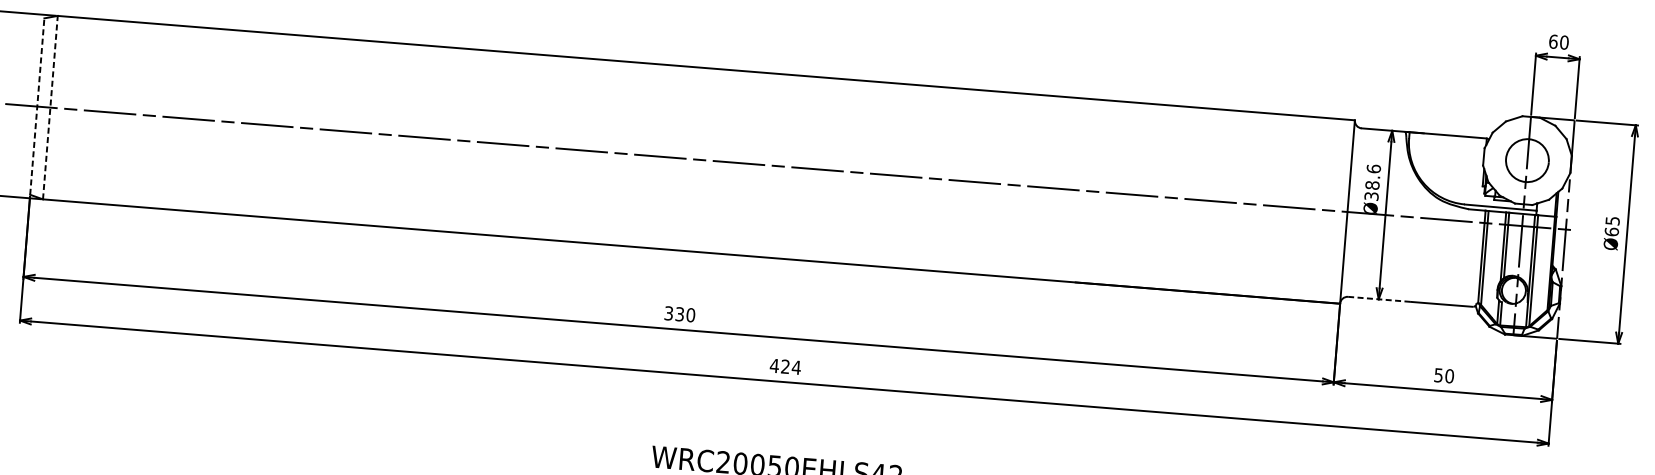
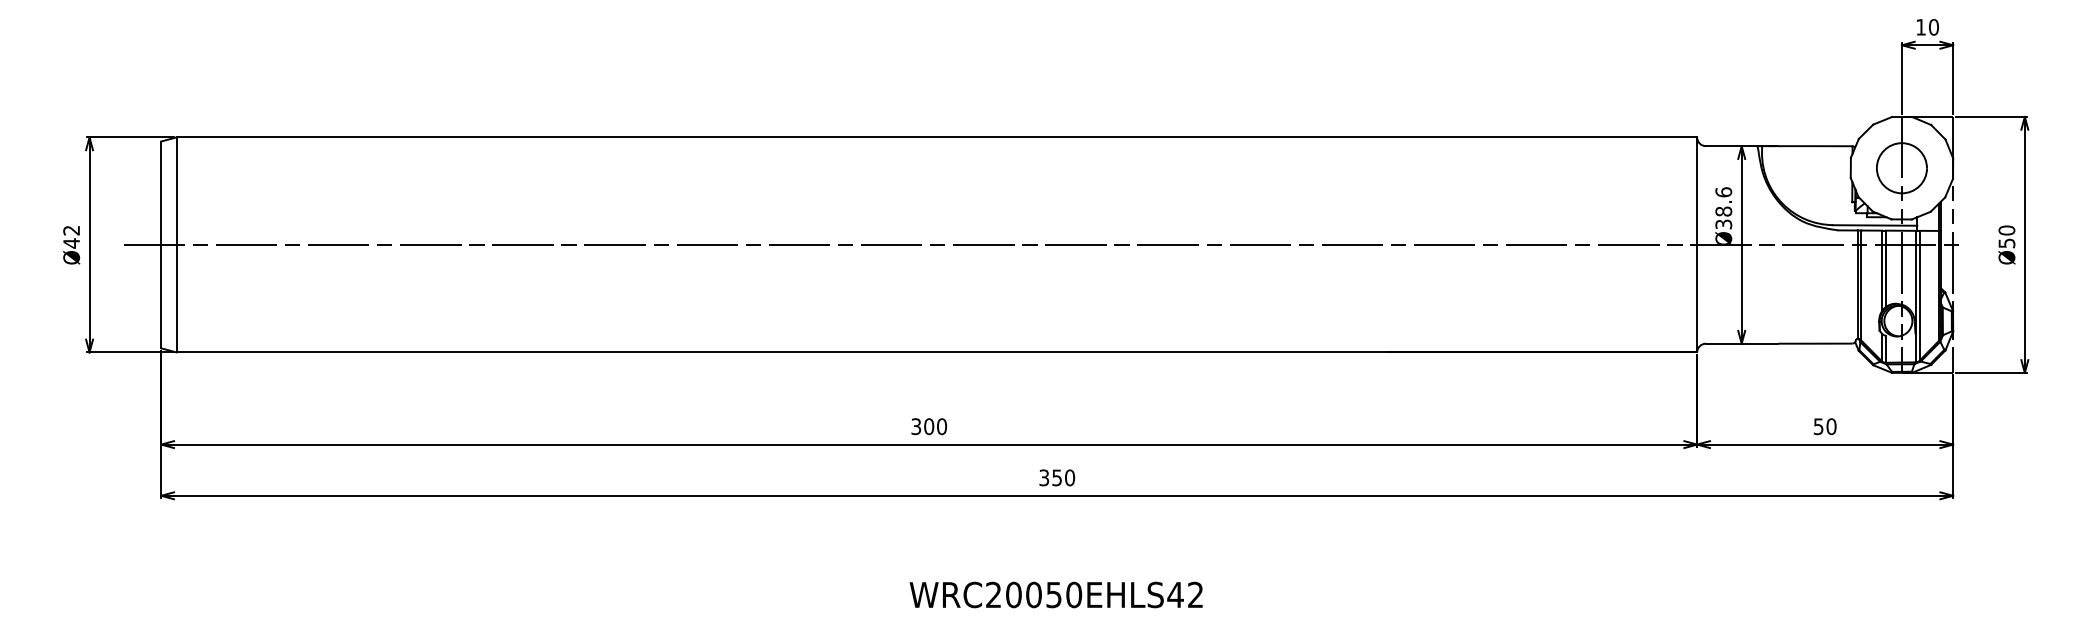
text: (1553, 41) -> (1921, 26), 60 -> 10
line: (37, 106) -> (161, 244), dashed -> solid
line: (50, 107) -> (176, 244), dashed -> solid
text: (1611, 226) -> (2006, 236), Ø65 -> Ø50
line: (1379, 299) -> (1742, 343), dashed -> solid
text: (680, 314) -> (929, 426), 330 -> 300
text: (785, 366) -> (1056, 477), 424 -> 350

